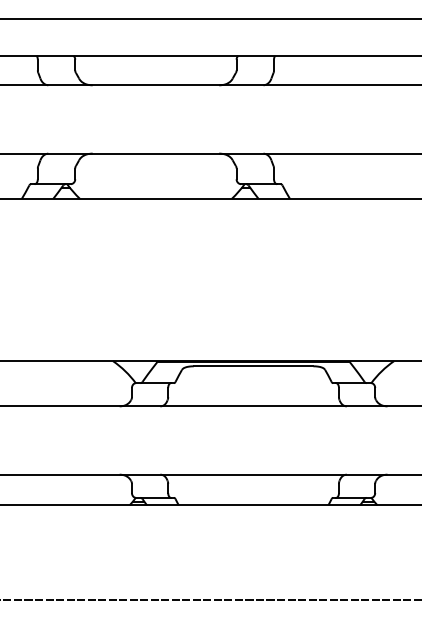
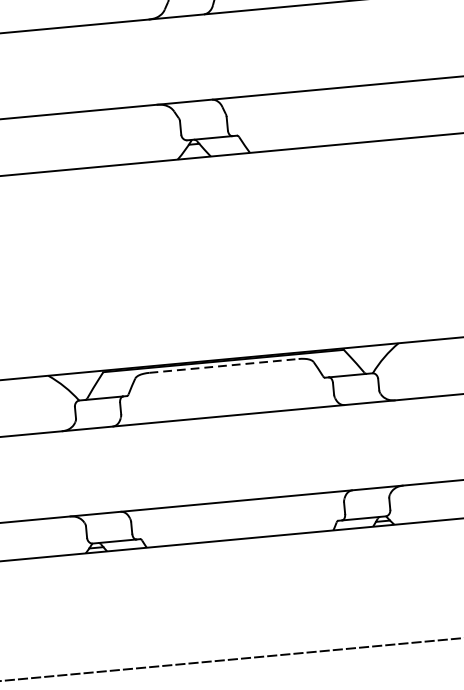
line: (253, 366) -> (223, 366), solid -> dashed

